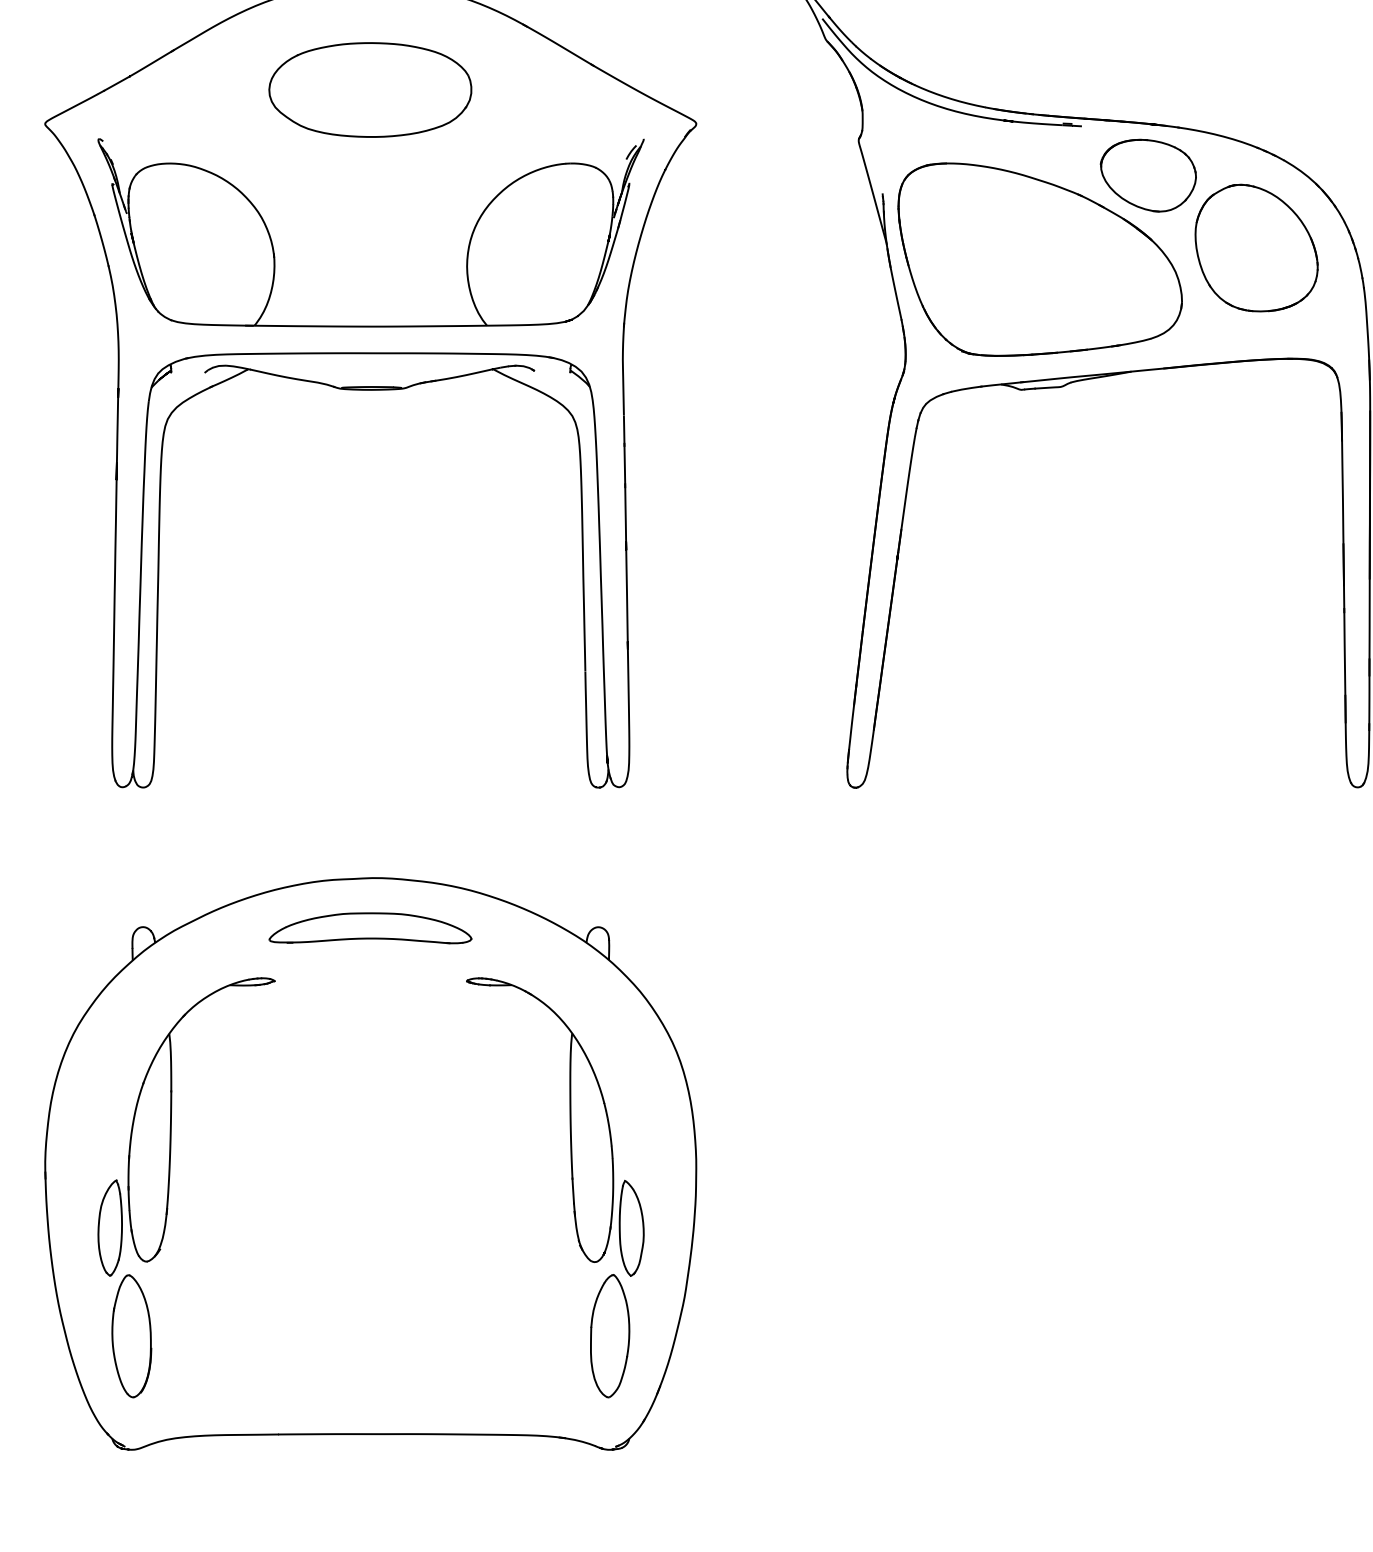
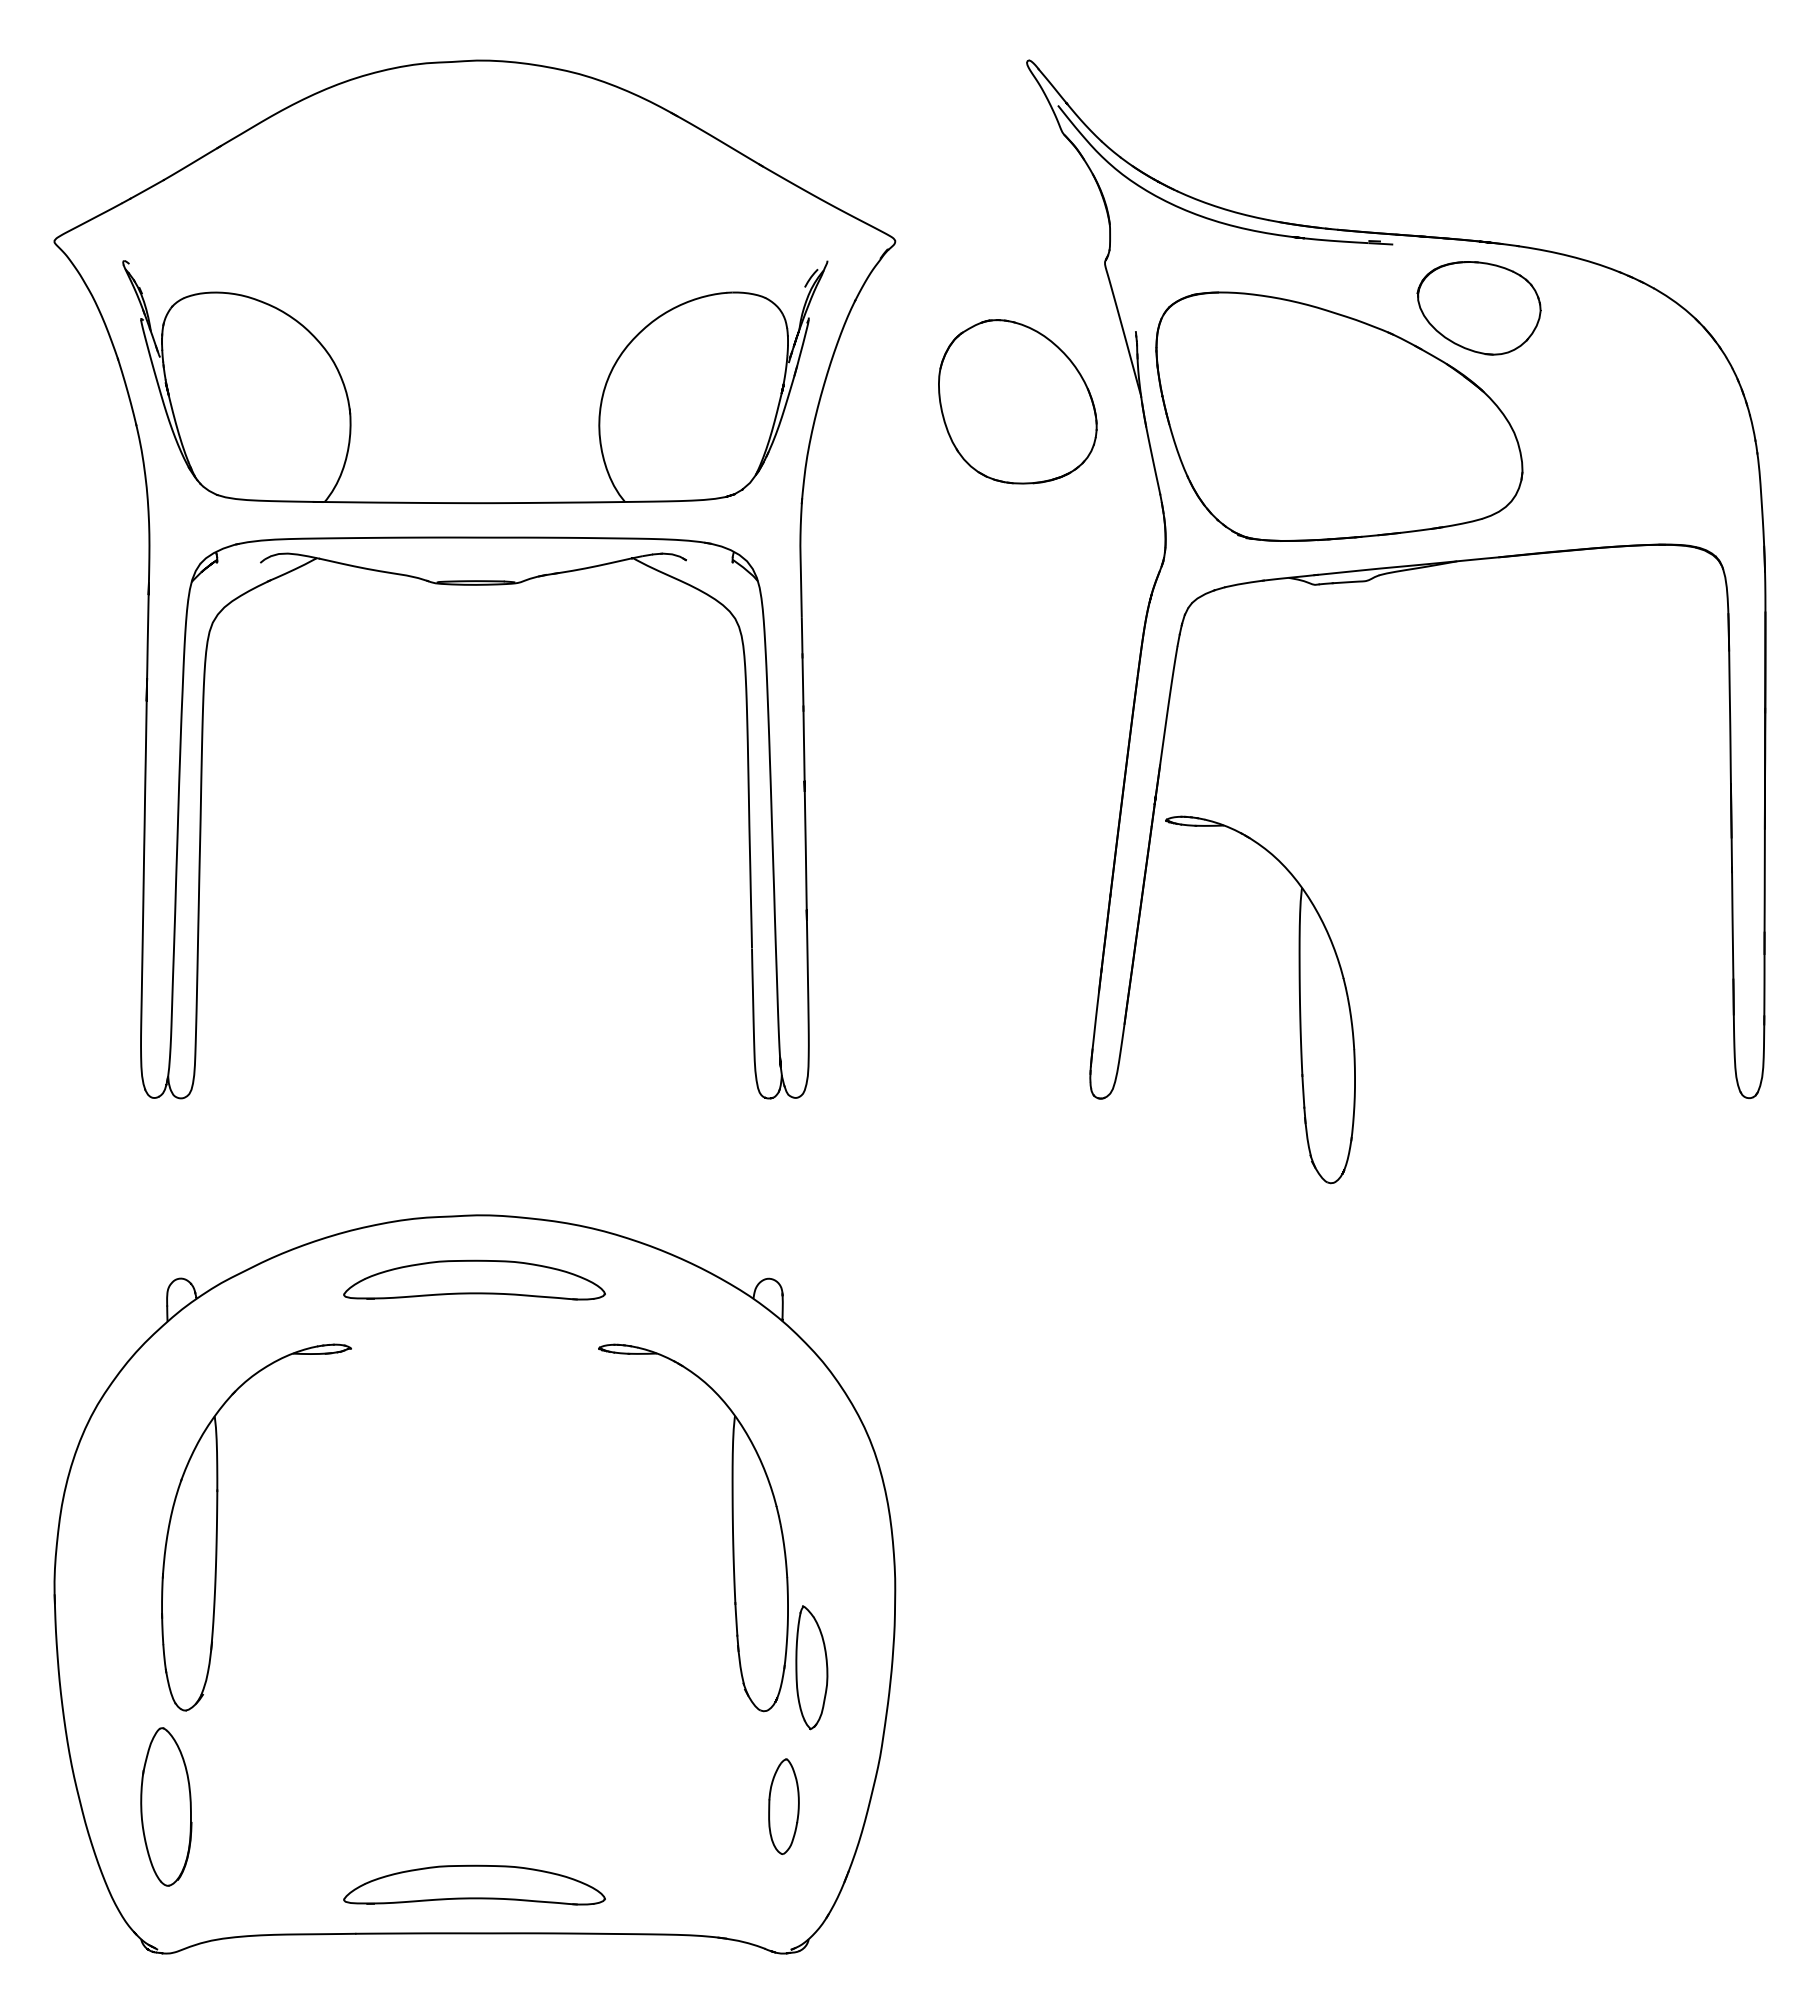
part: (370, 89) -> (474, 197), removed
part: (1256, 247) -> (1017, 401), moved
part: (1008, 704) -> (1298, 991), added
part: (110, 1227) -> (138, 1666), removed
part: (609, 1335) -> (783, 1806), size x0.6
part: (370, 1396) -> (474, 1884), added

